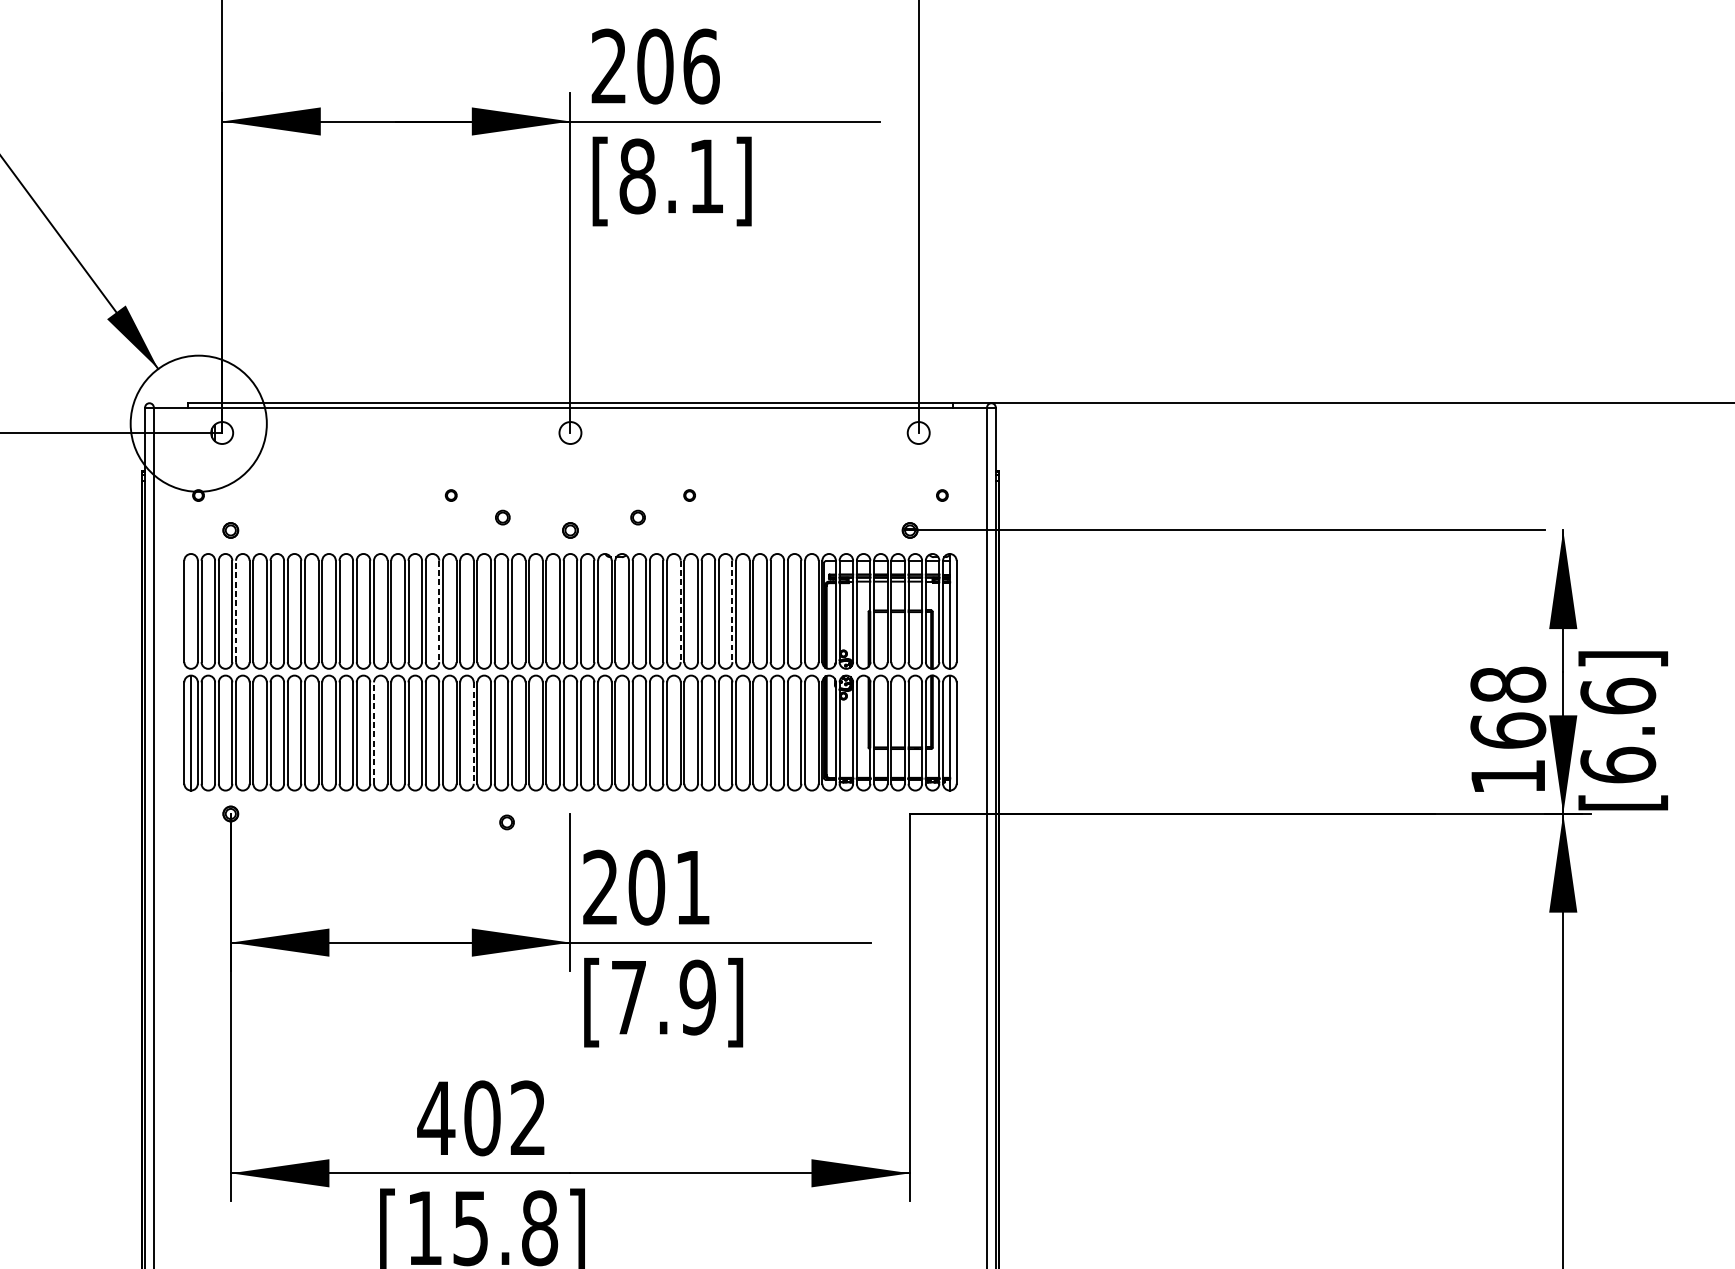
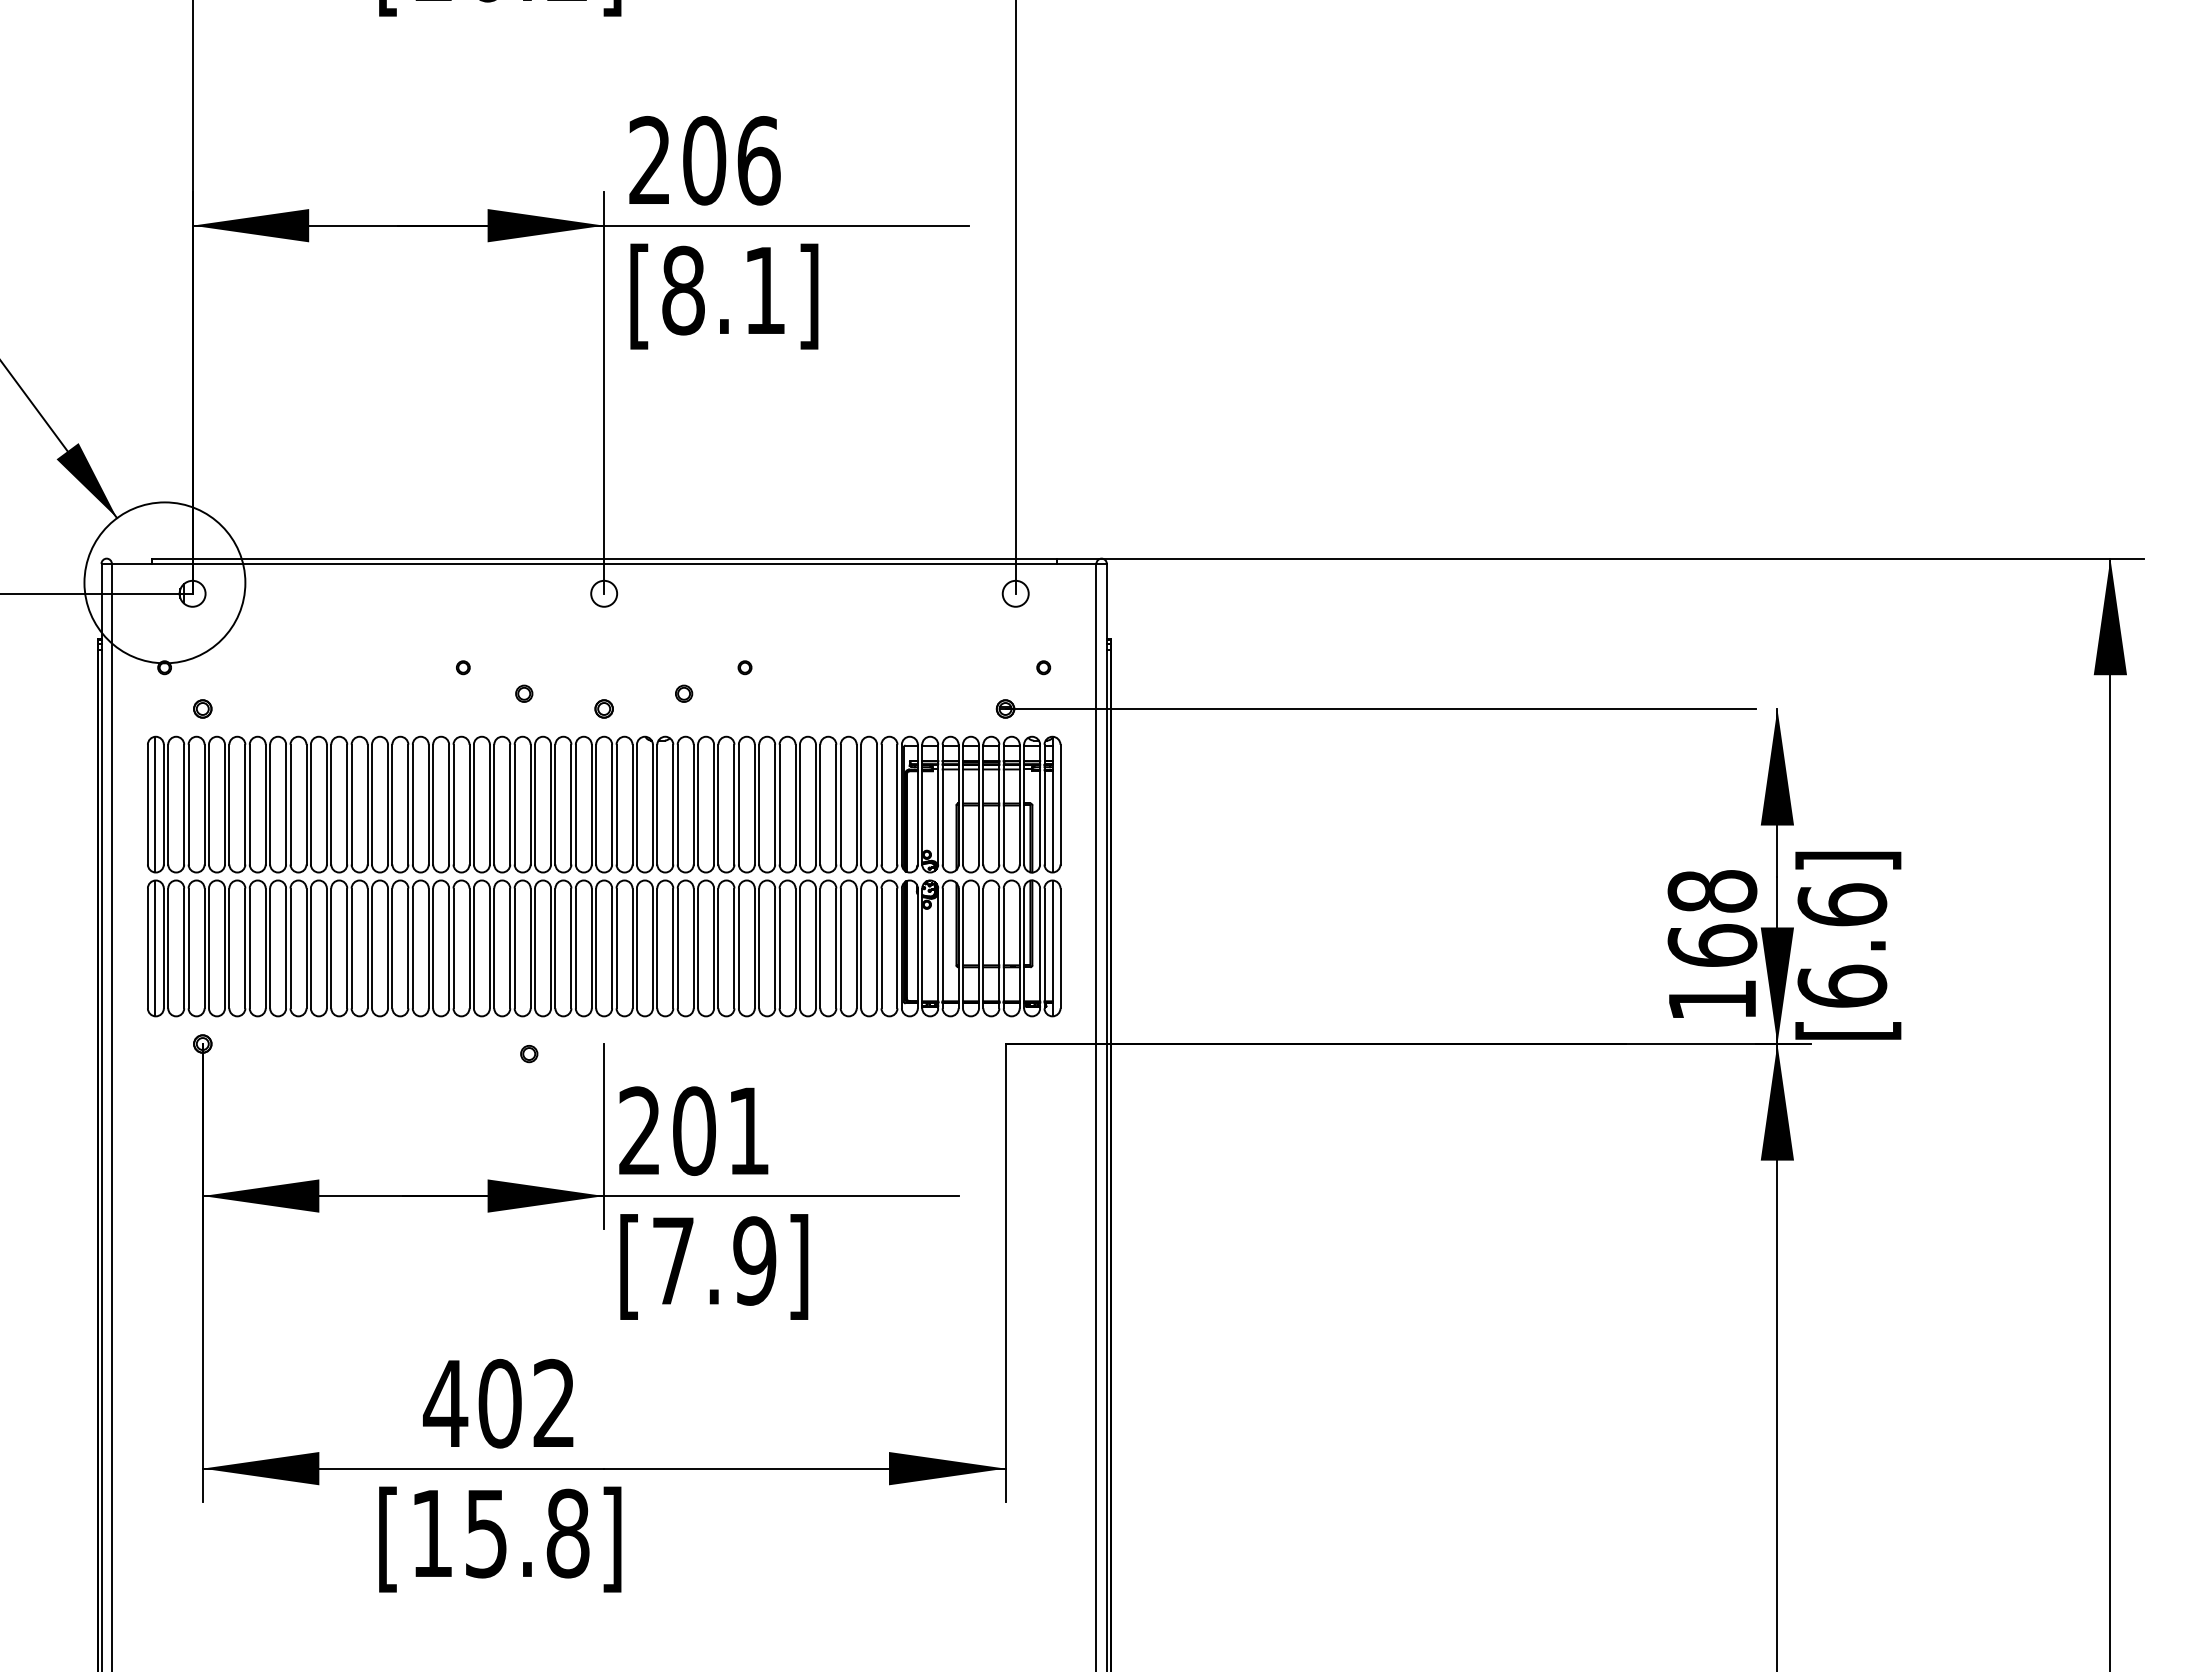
line: (190, 611) -> (155, 804), added
line: (236, 611) -> (209, 804), dashed -> solid
line: (439, 611) -> (449, 804), dashed -> solid
line: (680, 611) -> (734, 804), dashed -> solid
line: (732, 611) -> (795, 804), dashed -> solid
line: (374, 733) -> (372, 948), dashed -> solid
line: (473, 733) -> (489, 948), dashed -> solid

